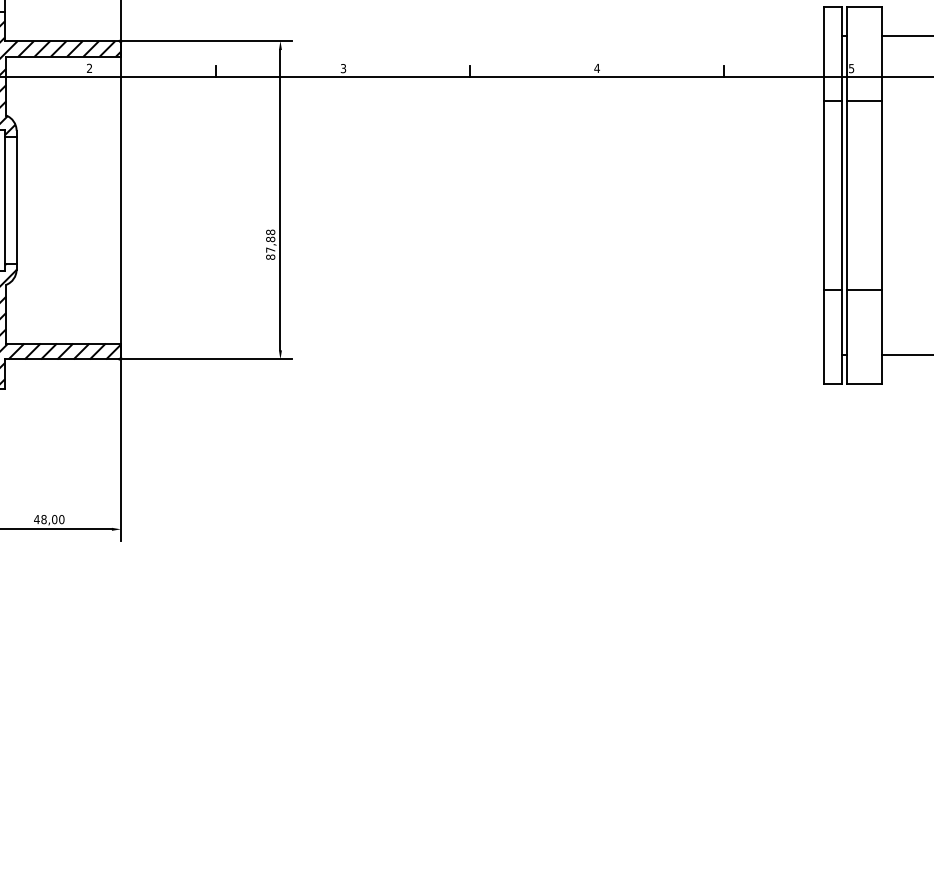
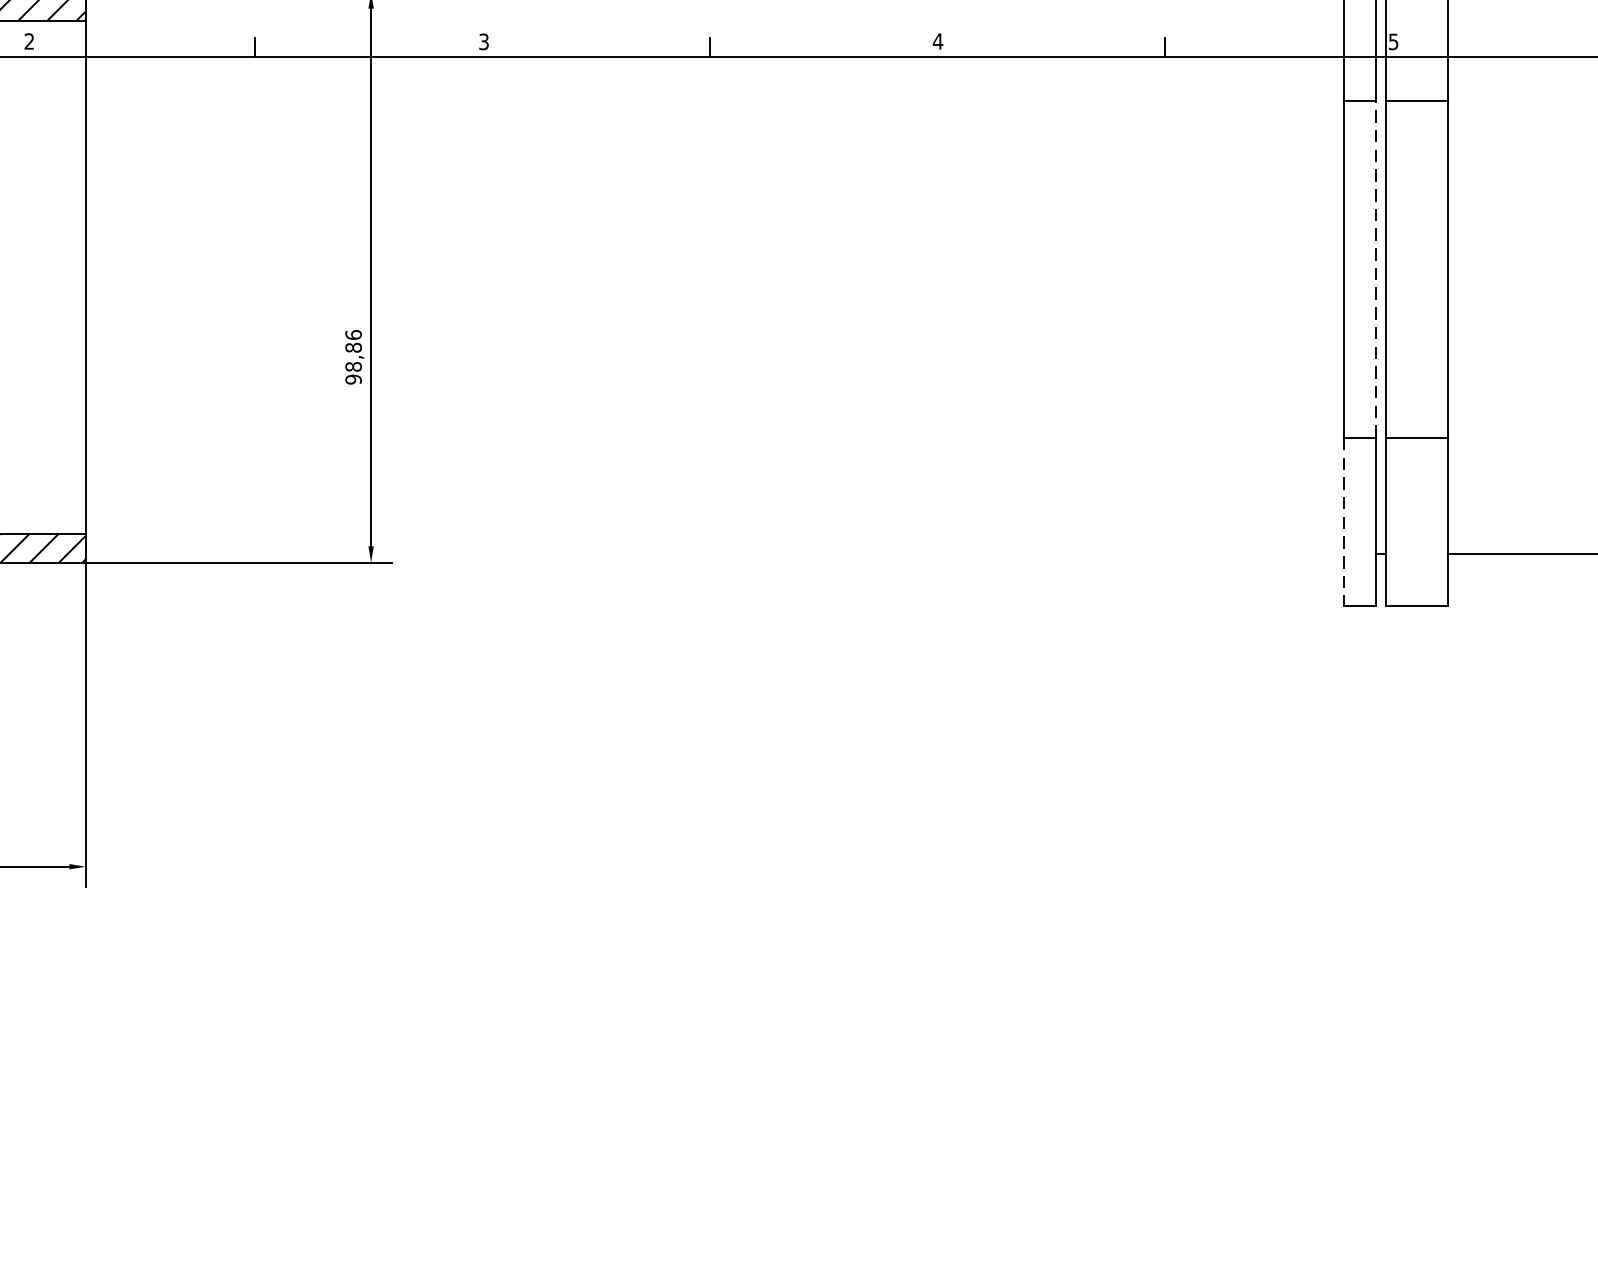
line: (841, 195) -> (1375, 269), solid -> dashed
text: (270, 244) -> (353, 356), 87,88 -> 98,86
line: (824, 337) -> (1345, 523), solid -> dashed

